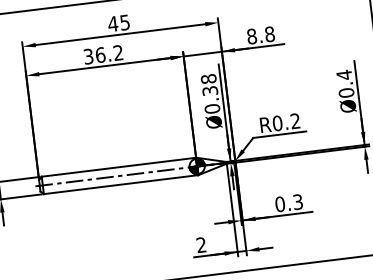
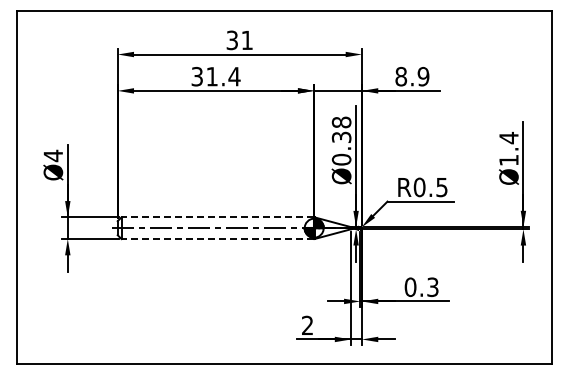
text: (118, 23) -> (239, 40), 45 -> 31
text: (269, 34) -> (423, 76), 8.8 -> 8.9
text: (109, 53) -> (223, 76), 36.2 -> 31.4
text: (346, 93) -> (508, 160), Ø0.4 -> Ø1.4
text: (295, 121) -> (441, 187), R0.2 -> R0.5
line: (118, 167) -> (217, 217), solid -> dashed
line: (120, 185) -> (217, 239), solid -> dashed

